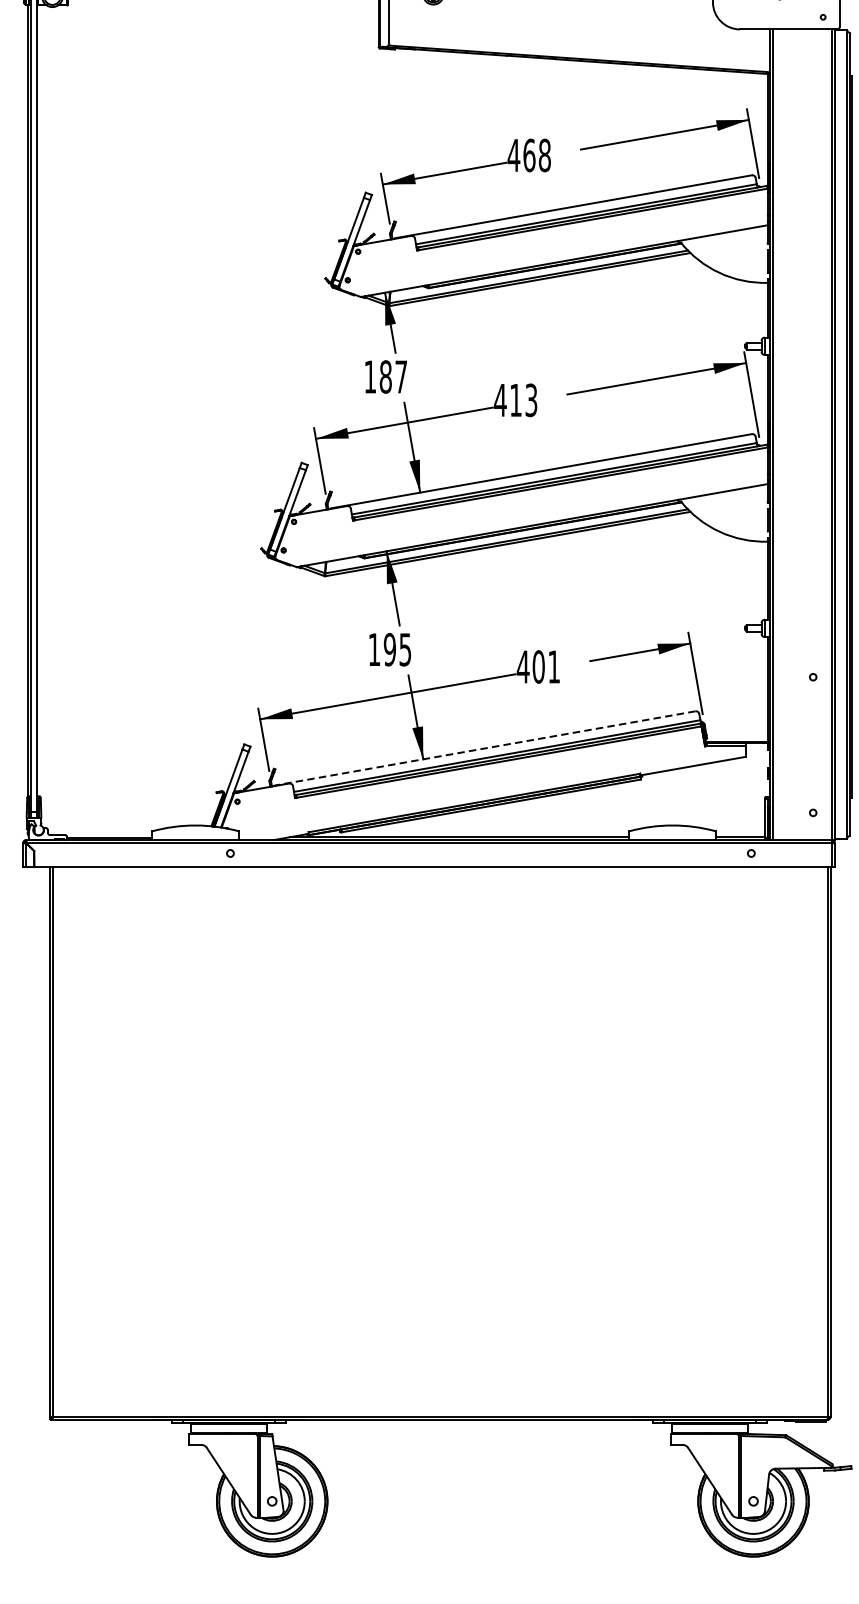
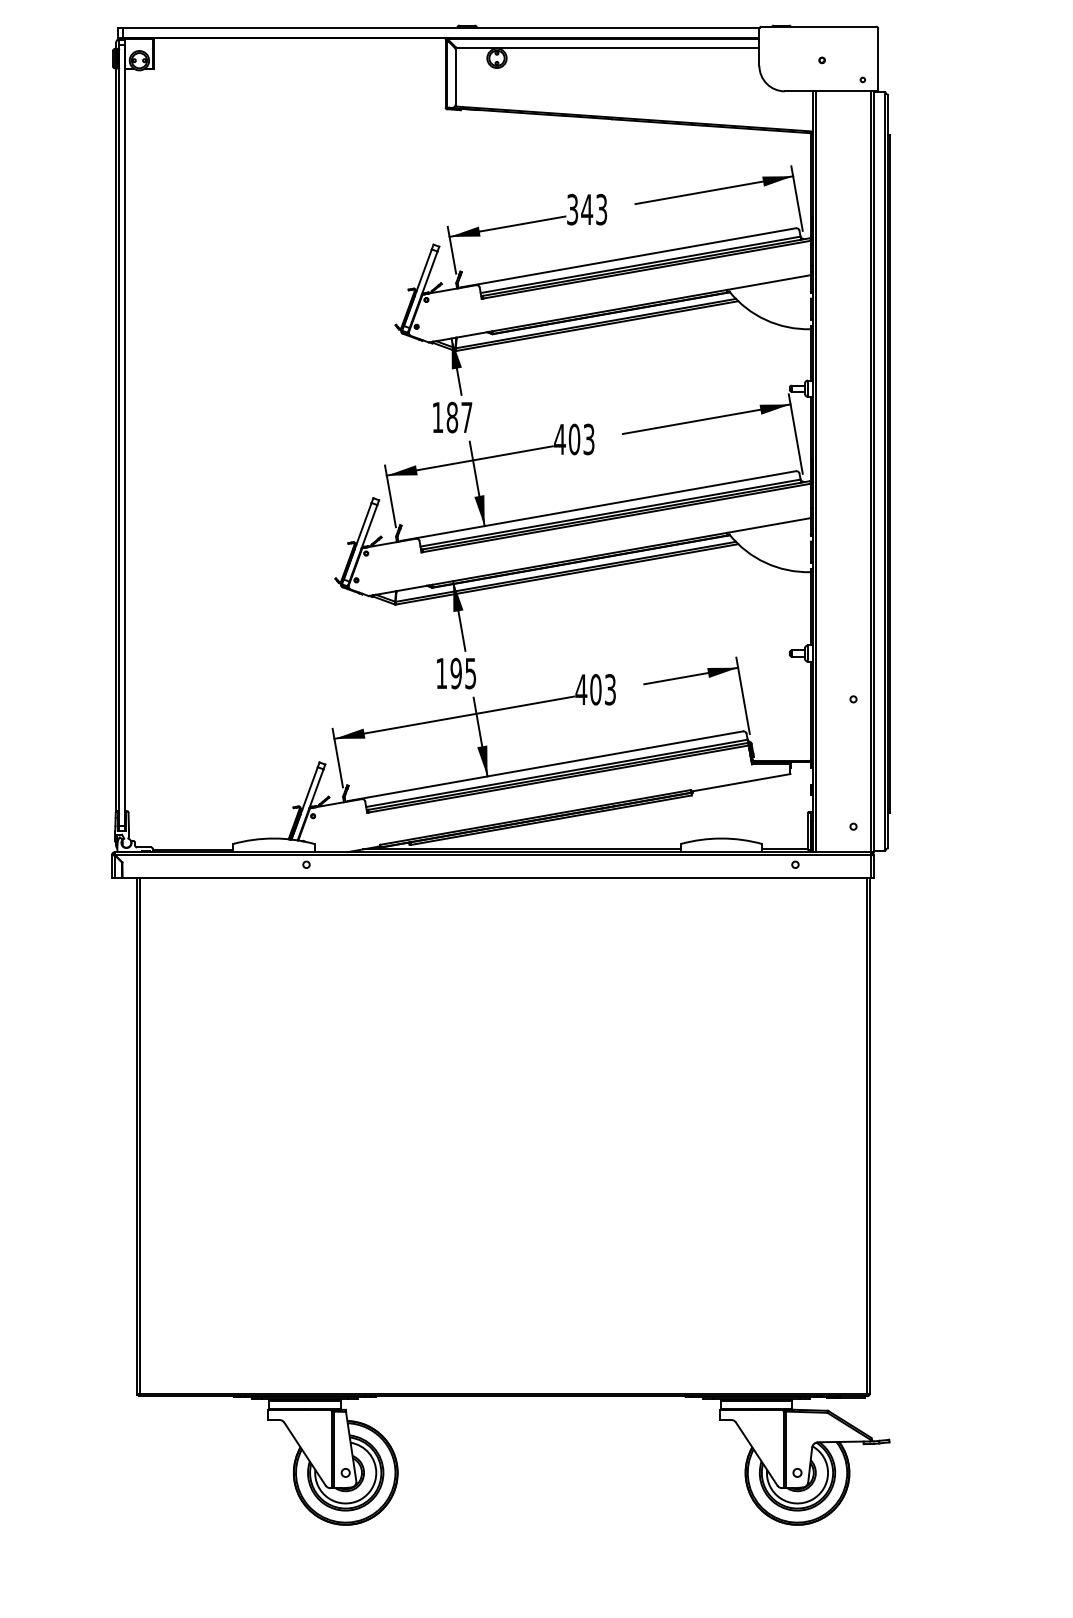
text: (528, 155) -> (586, 209), 468 -> 343
text: (515, 400) -> (574, 439), 413 -> 403
text: (554, 666) -> (610, 689), 401 -> 403
line: (485, 748) -> (545, 766), dashed -> solid

